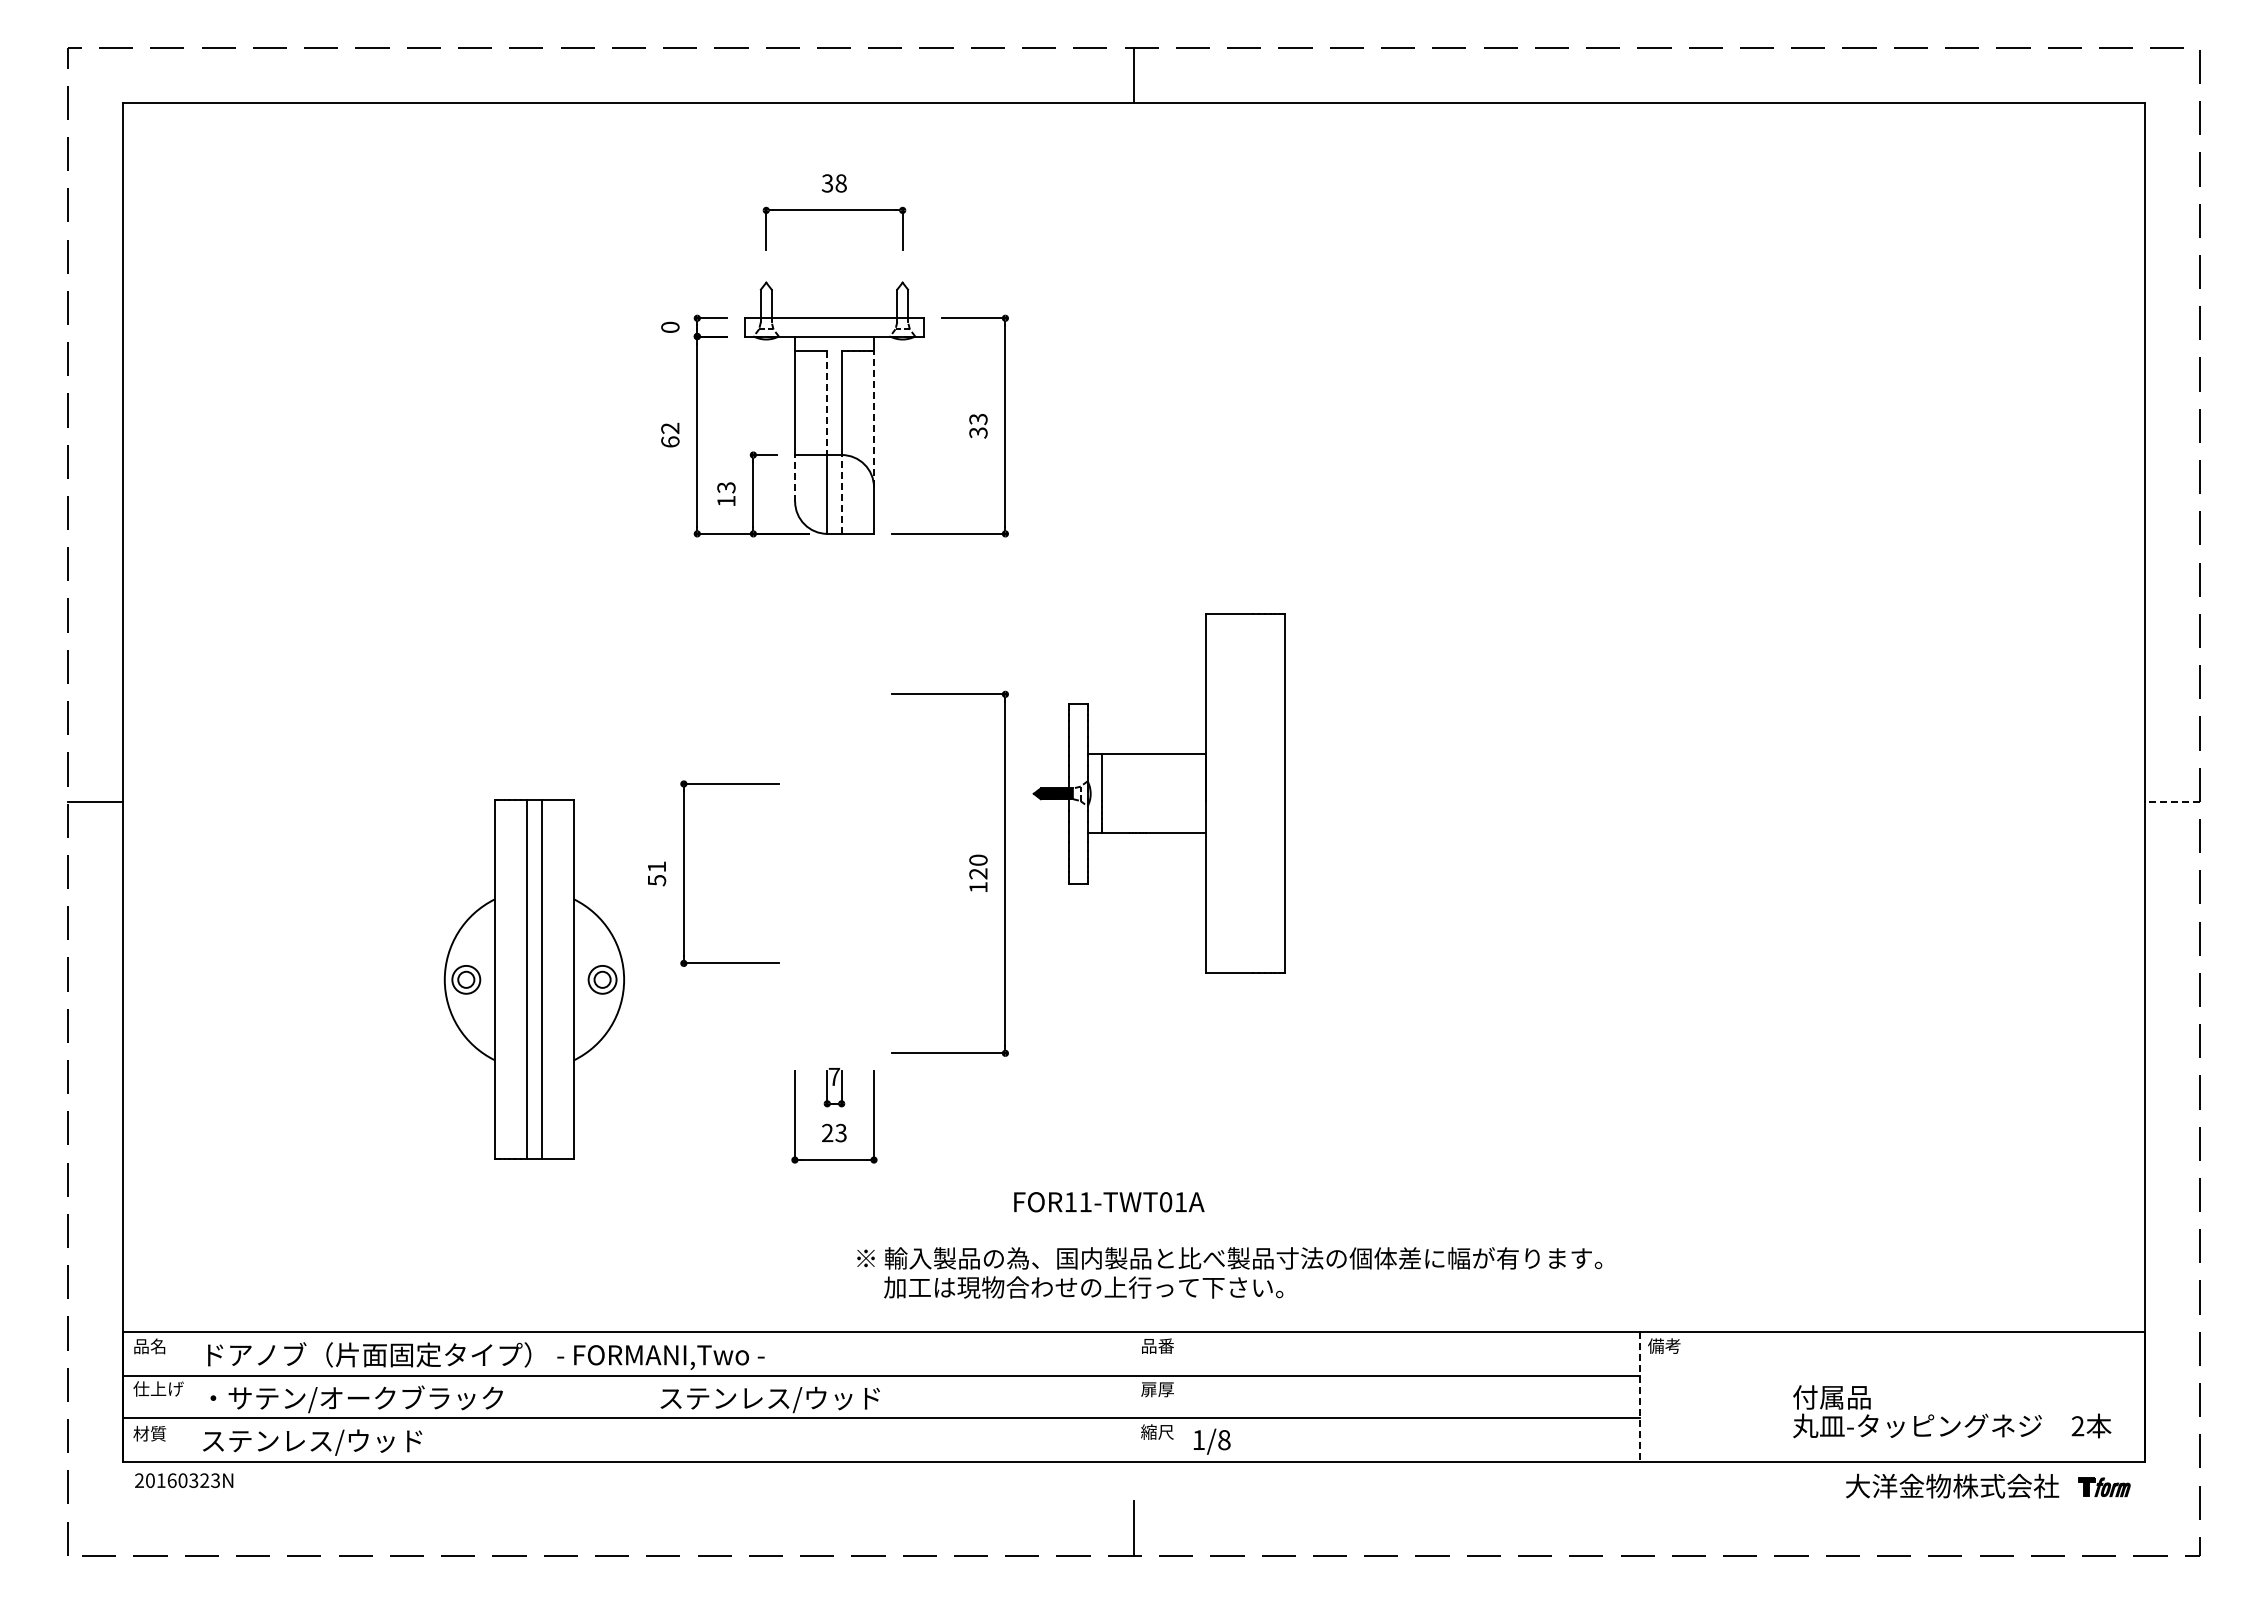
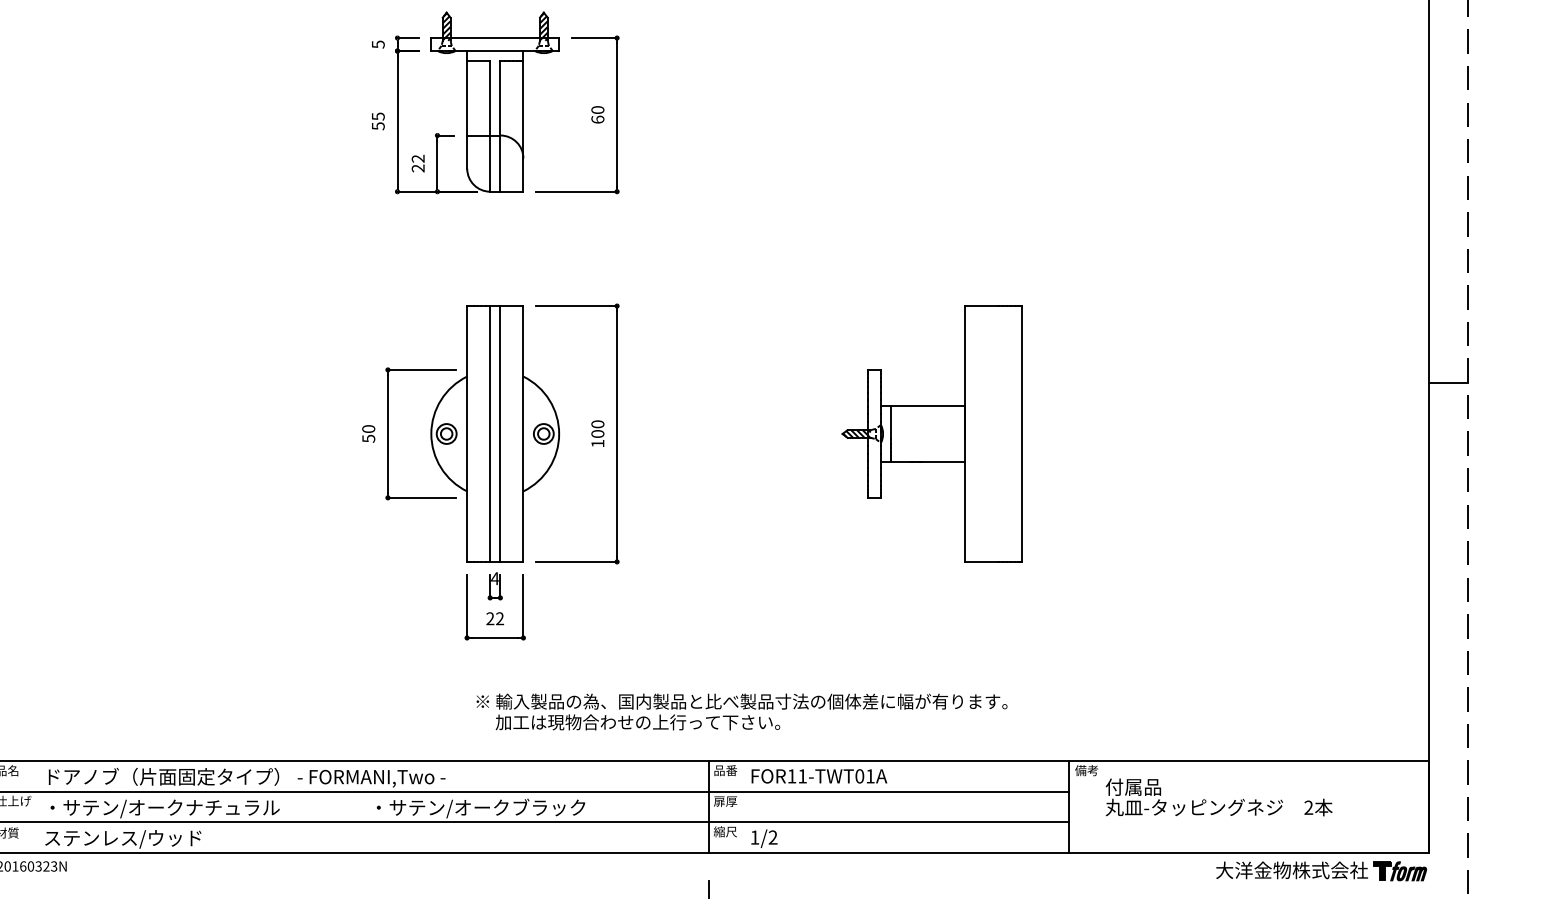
hatch: (765, 302) -> (446, 26), added
hatch: (902, 302) -> (543, 26), added
text: (670, 327) -> (378, 44), 0 -> 5
line: (827, 403) -> (490, 98), dashed -> solid
line: (874, 418) -> (523, 109), dashed -> solid
text: (978, 425) -> (597, 114), 33 -> 60
text: (670, 434) -> (378, 120), 62 -> 55
line: (794, 477) -> (466, 151), dashed -> solid
line: (841, 493) -> (500, 162), dashed -> solid
text: (726, 494) -> (418, 163), 13 -> 22
part: (1158, 793) -> (931, 433), moved
line: (2171, 802) -> (1448, 383), dashed -> solid
text: (656, 866) -> (368, 428), 51 -> 50
text: (978, 873) -> (597, 433), 120 -> 100
part: (533, 979) -> (494, 433), moved
text: (834, 1076) -> (495, 578), 7 -> 4
text: (840, 1133) -> (499, 619), 23 -> 22
text: (1109, 1202) -> (819, 776), moved
text: (1229, 1272) -> (741, 711), moved
line: (1134, 1396) -> (709, 806), added
line: (1640, 1396) -> (1069, 806), dashed -> solid
text: (466, 1397) -> (233, 807), ・サテン/オークブラック -> ・サテン/オークナチュラル
text: (810, 1399) -> (478, 808), ステンレス/ウッド -> ・サテン/オークブラック
text: (1952, 1411) -> (1219, 797), moved
text: (1224, 1440) -> (773, 837), 1/8 -> 1/2
part: (2104, 1486) -> (1400, 870), size x1.43

